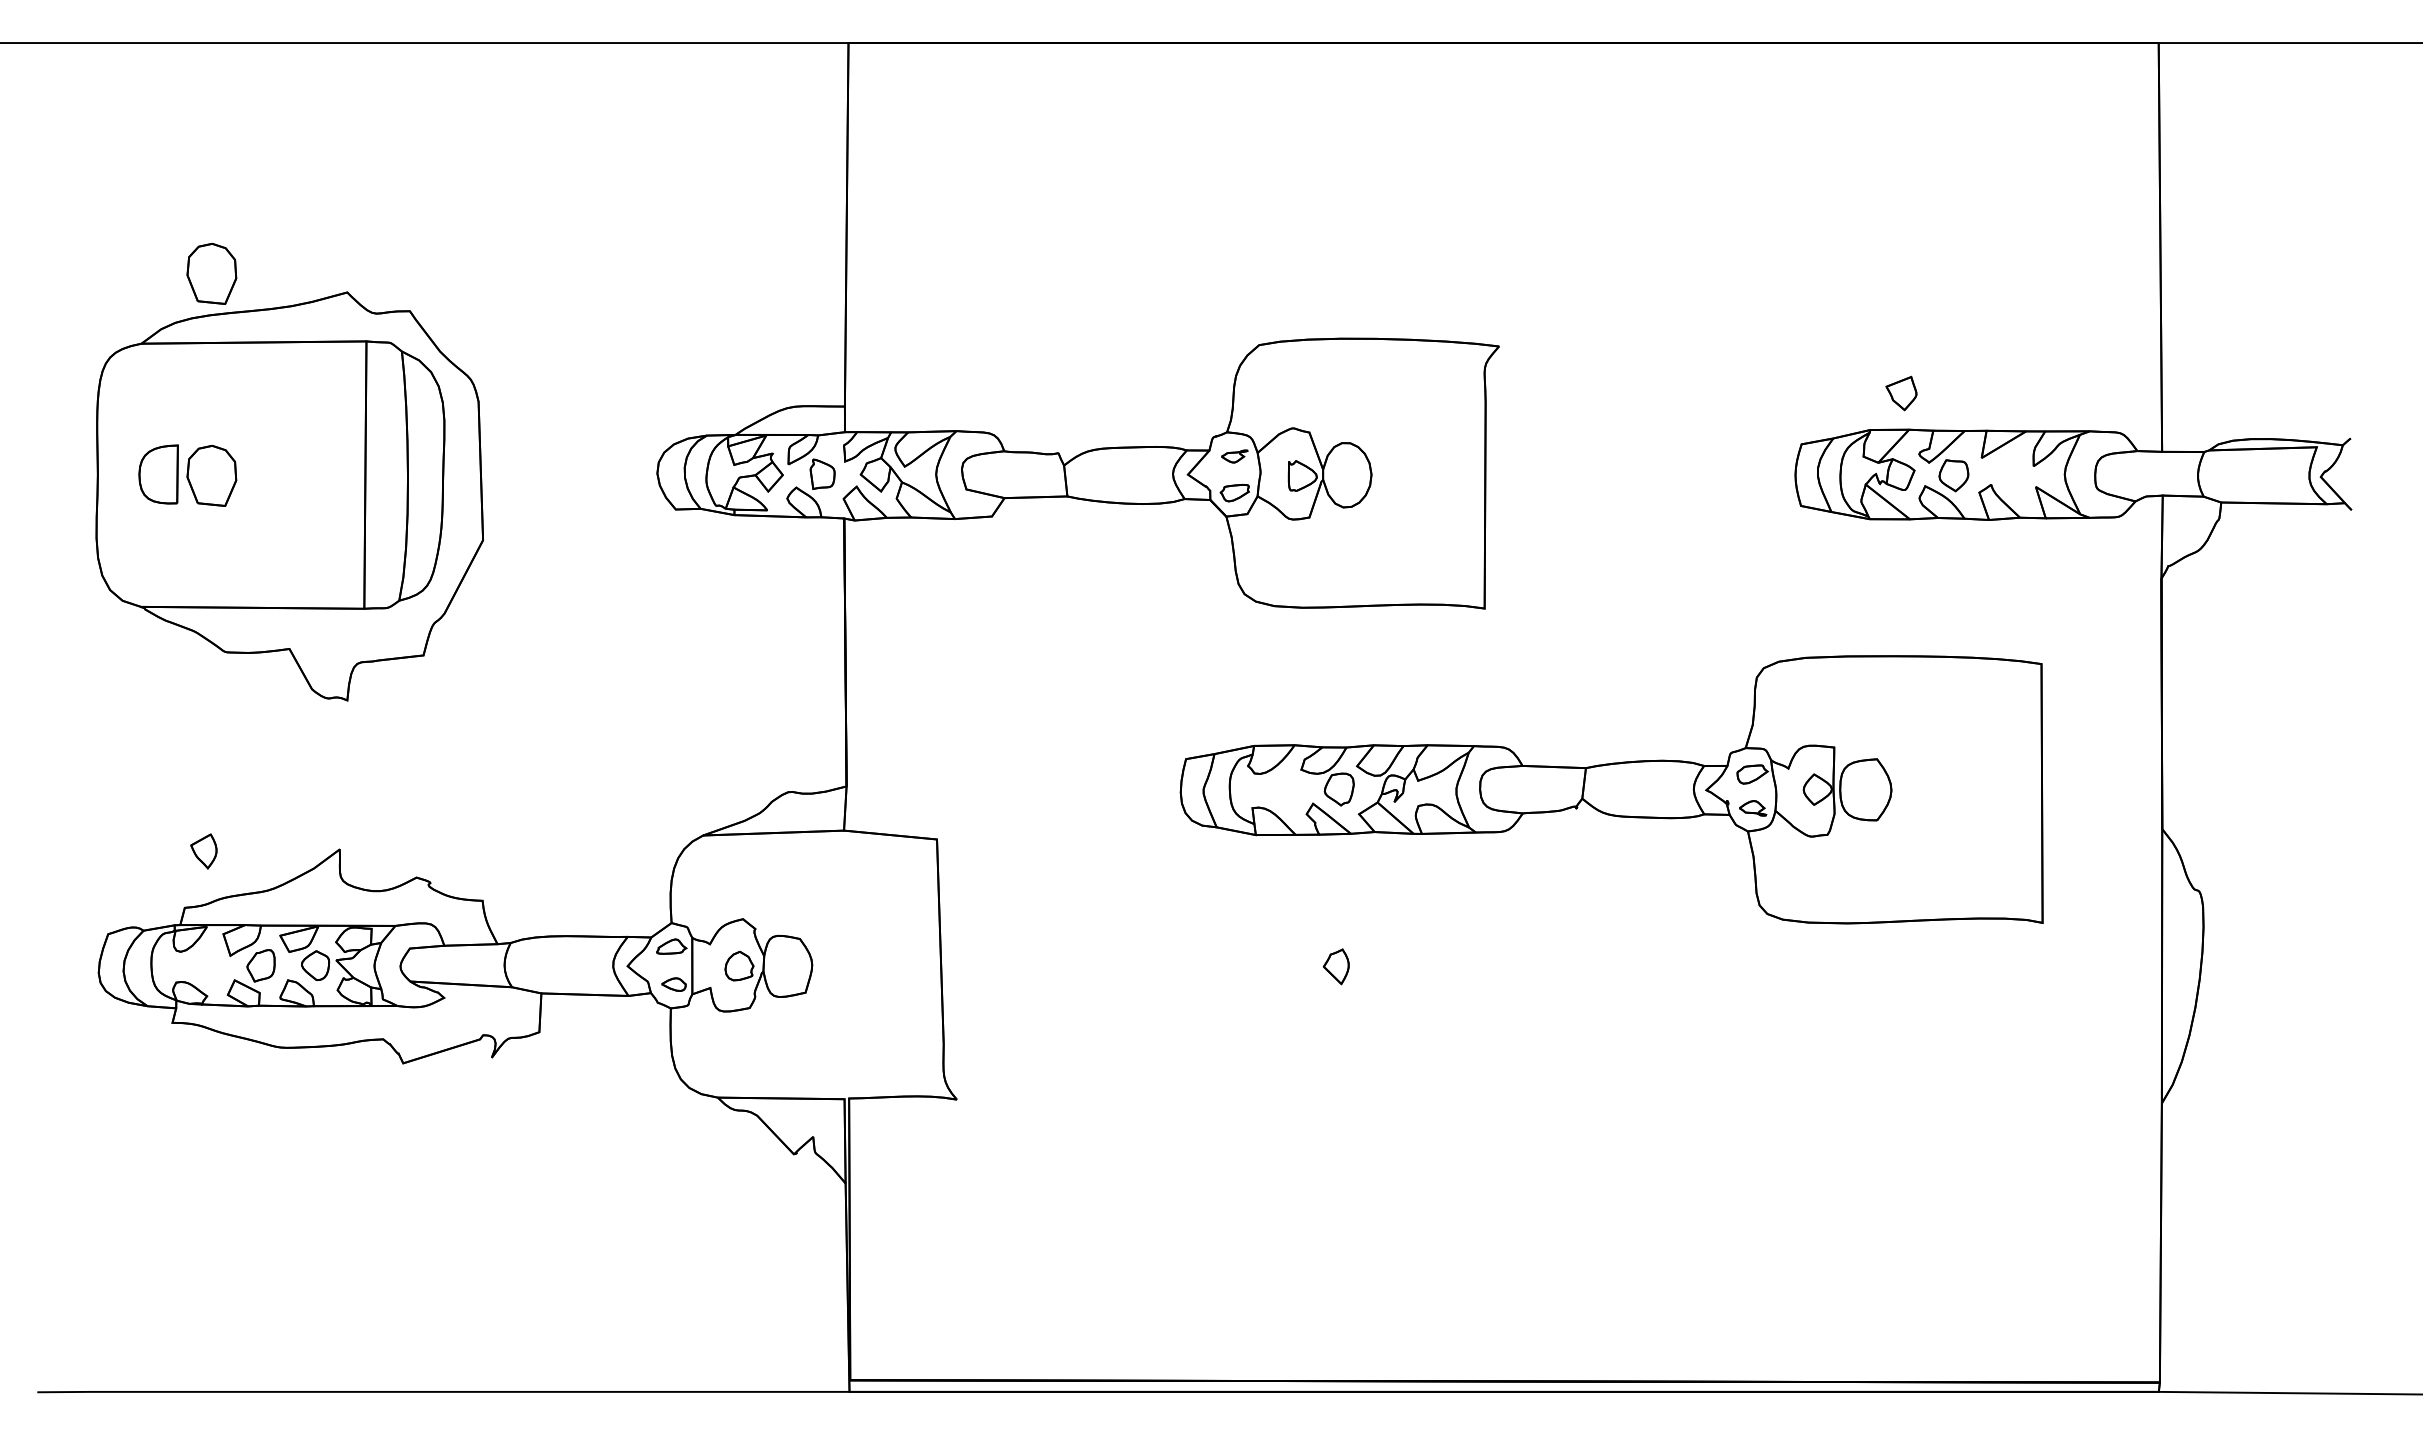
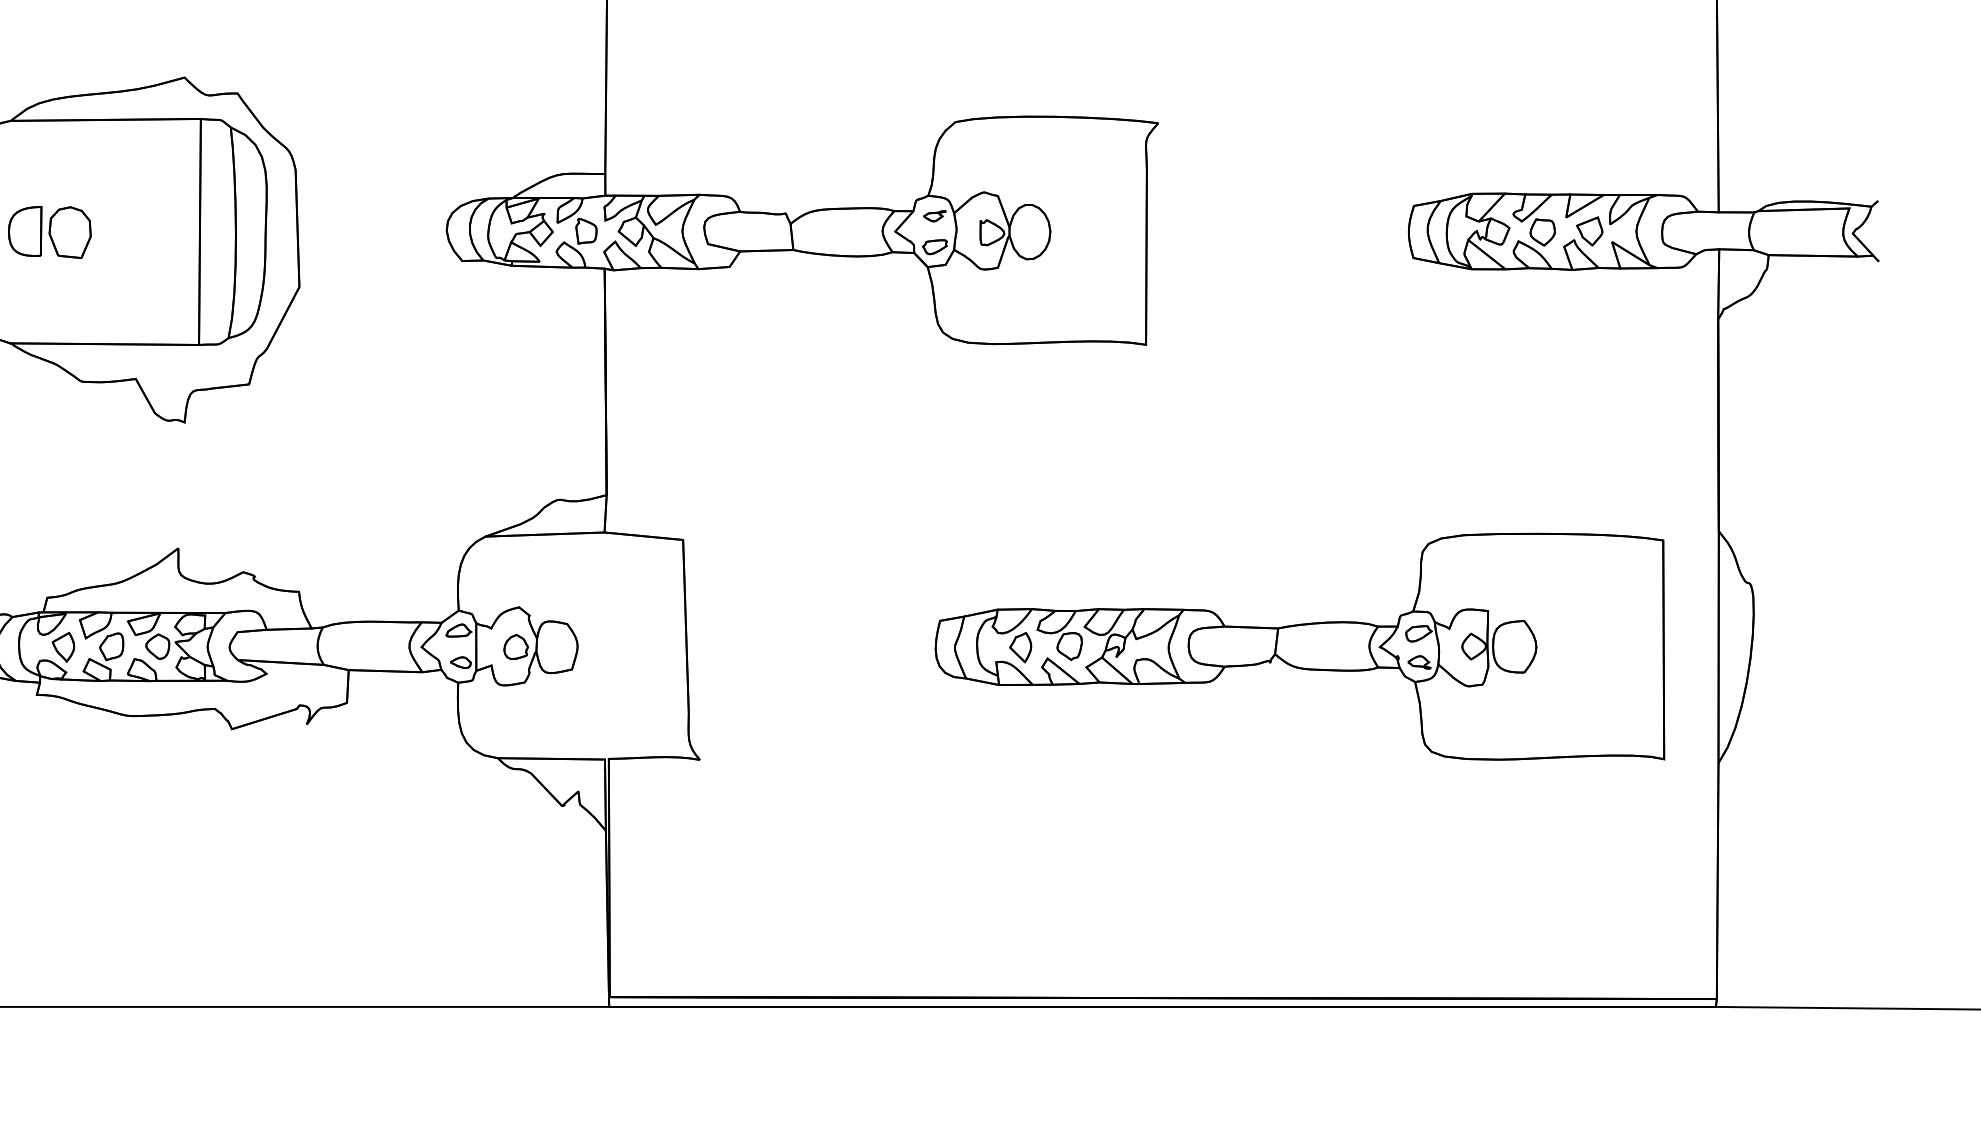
part: (211, 273) -> (69, 61), removed
part: (1901, 393) -> (1589, 231), moved
part: (1611, 789) -> (1299, 646), moved
part: (203, 851) -> (63, 647), moved

